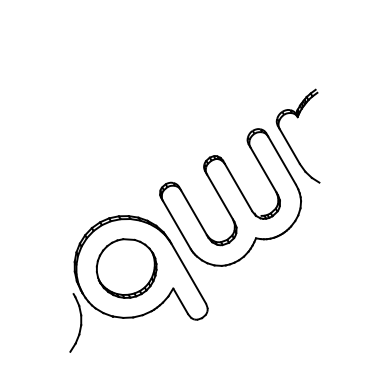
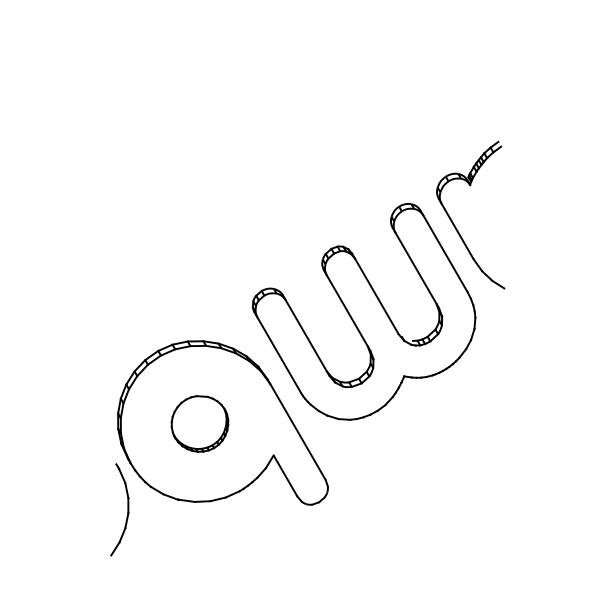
part: (126, 268) -> (199, 423), size x0.6

